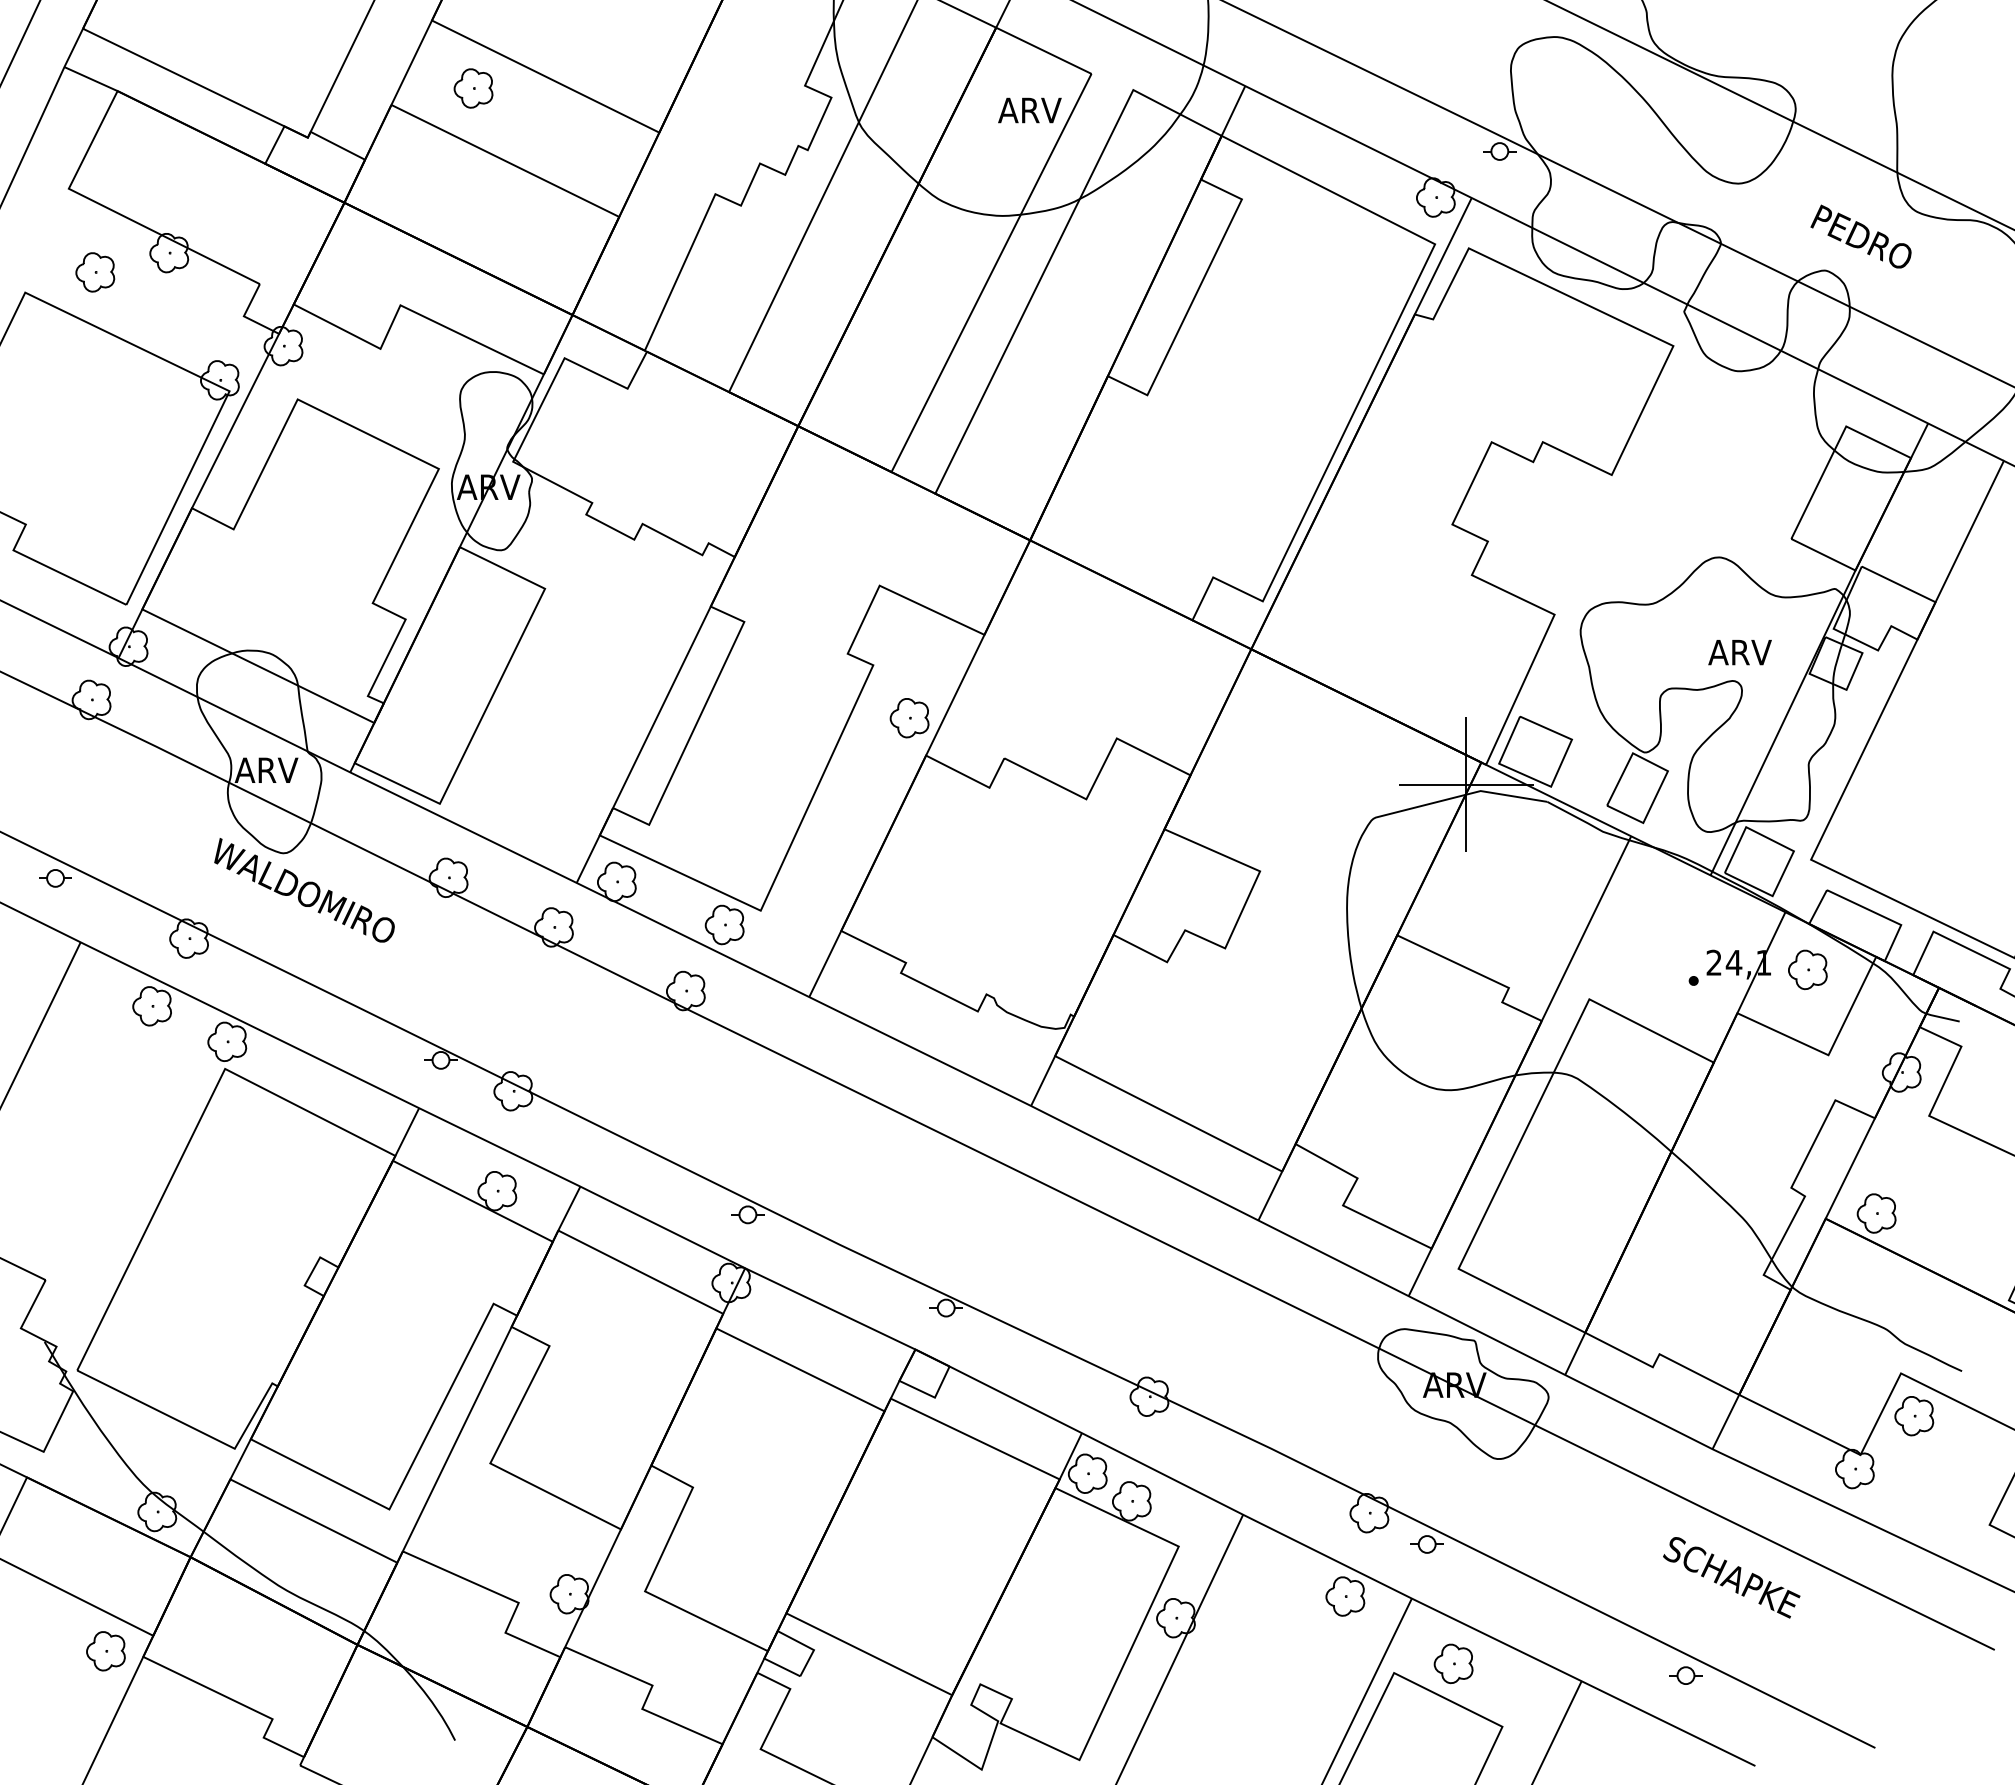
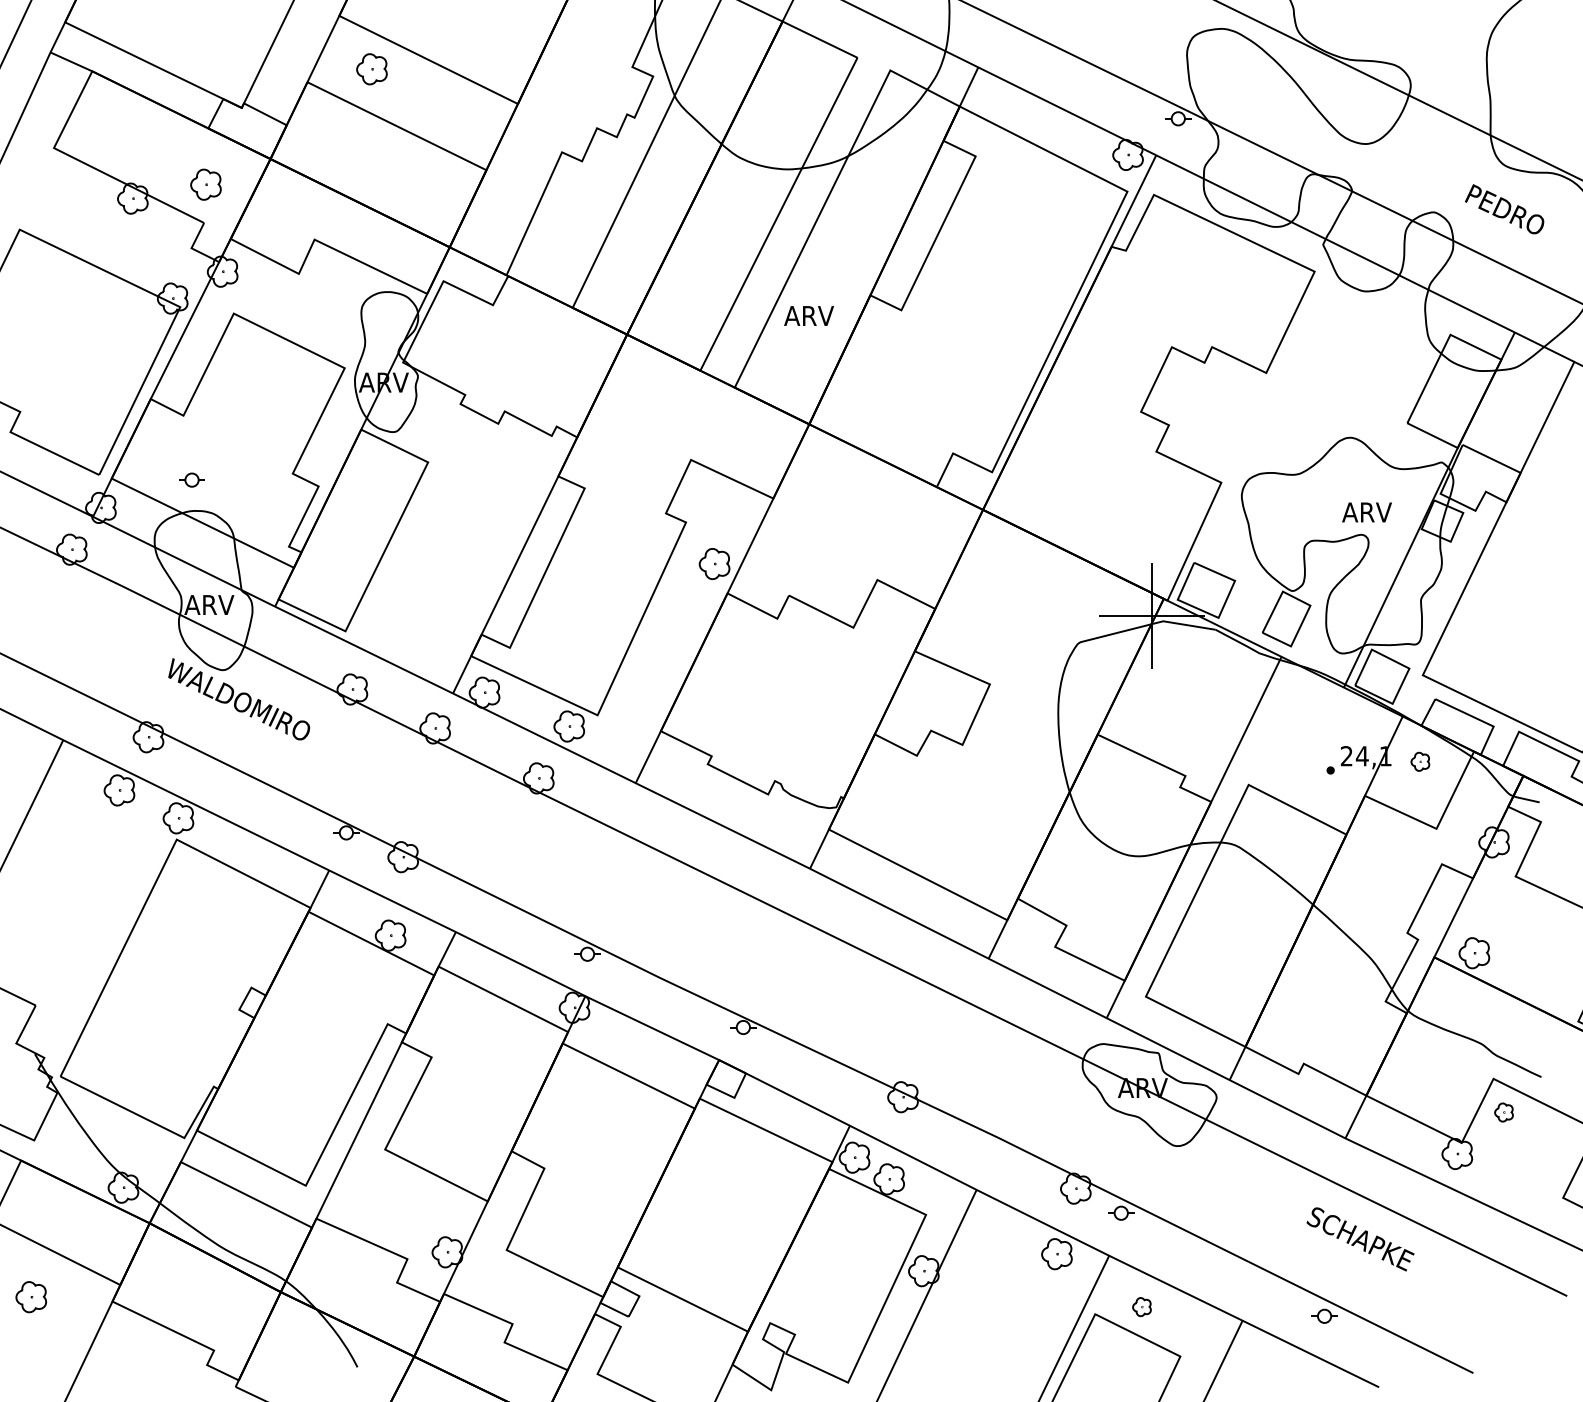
text: (1029, 110) -> (808, 316), moved
text: (1860, 236) -> (1504, 209), moved
part: (95, 272) -> (206, 184), moved
part: (55, 878) -> (192, 480), moved
part: (1807, 969) -> (1420, 761), size x0.6
part: (1914, 1416) -> (1504, 1112), size x0.6
part: (105, 1651) -> (30, 1297), moved
part: (1453, 1663) -> (1141, 1306), size x0.6

